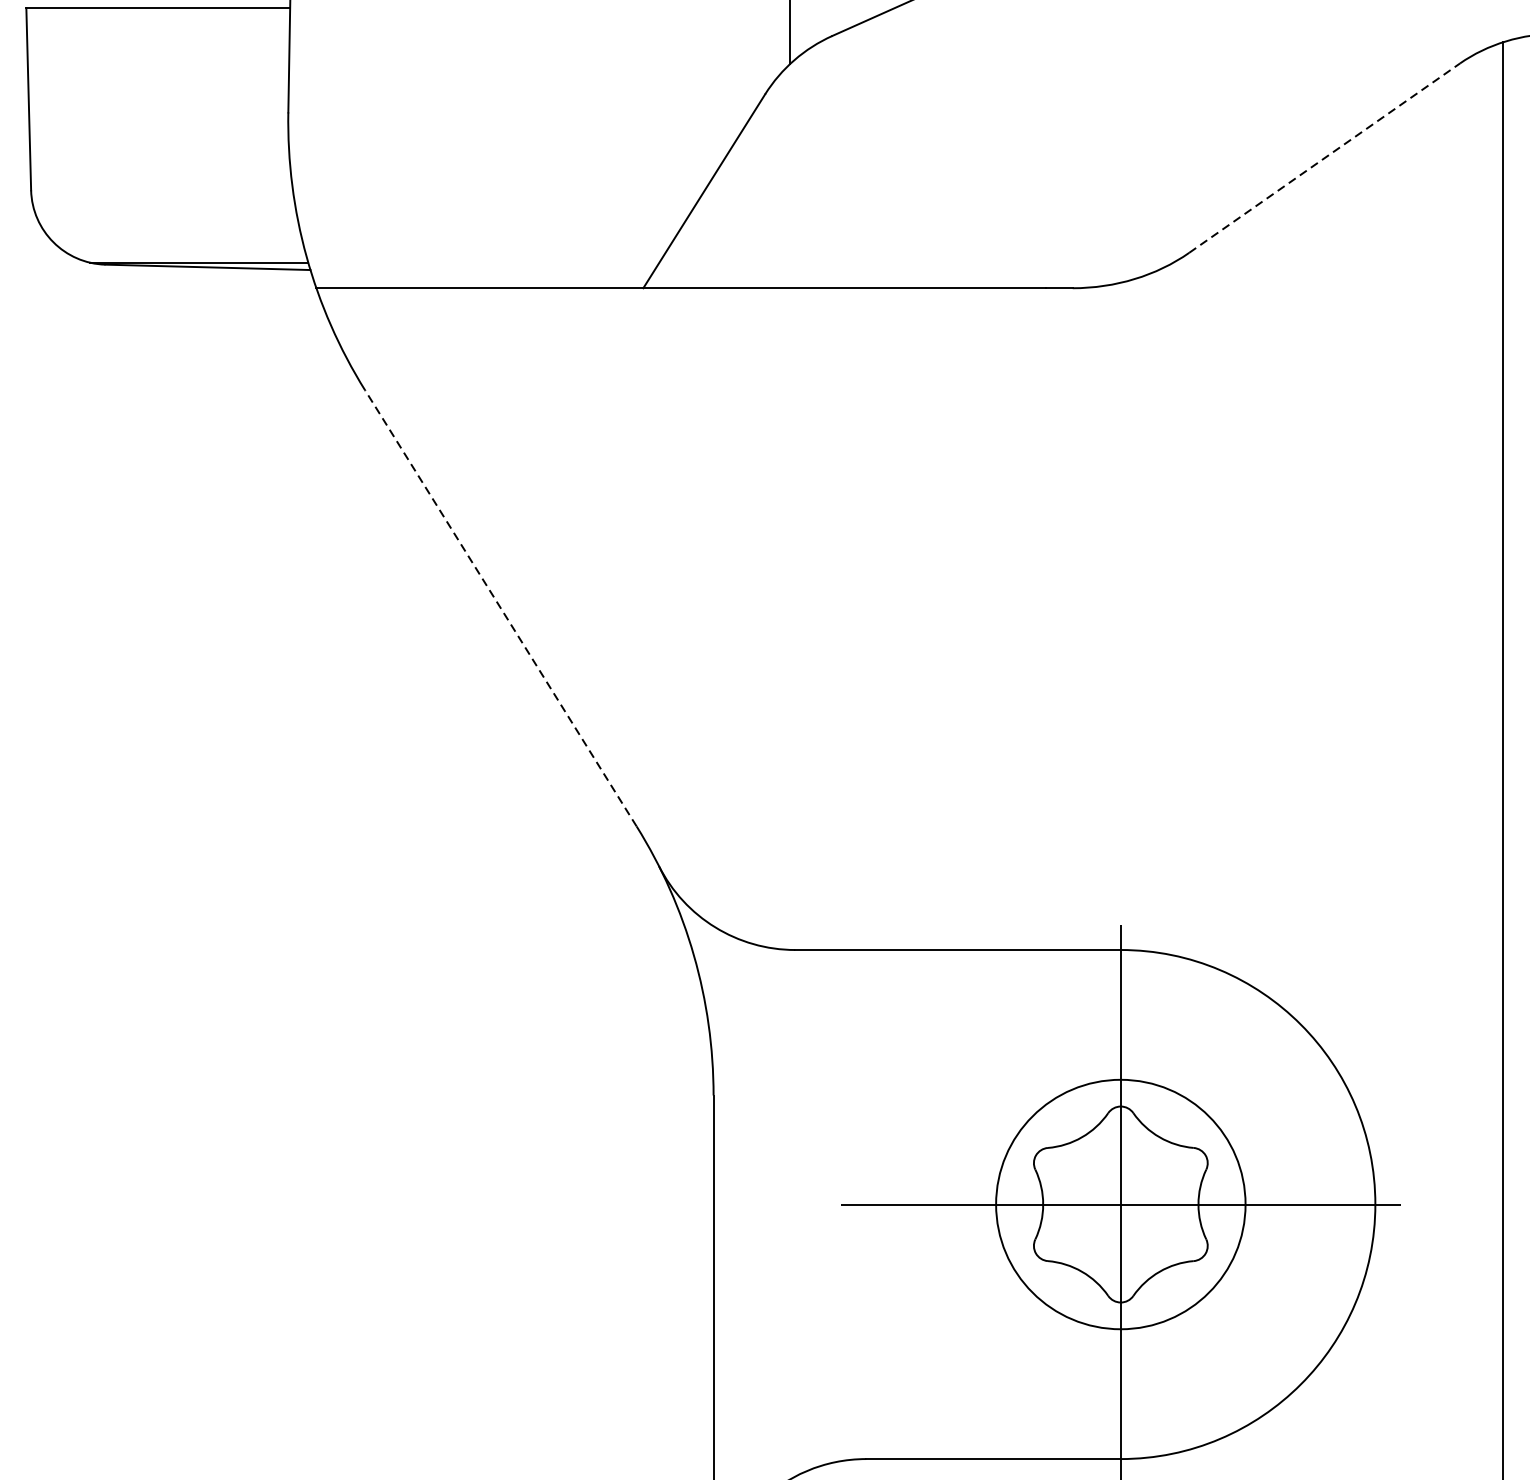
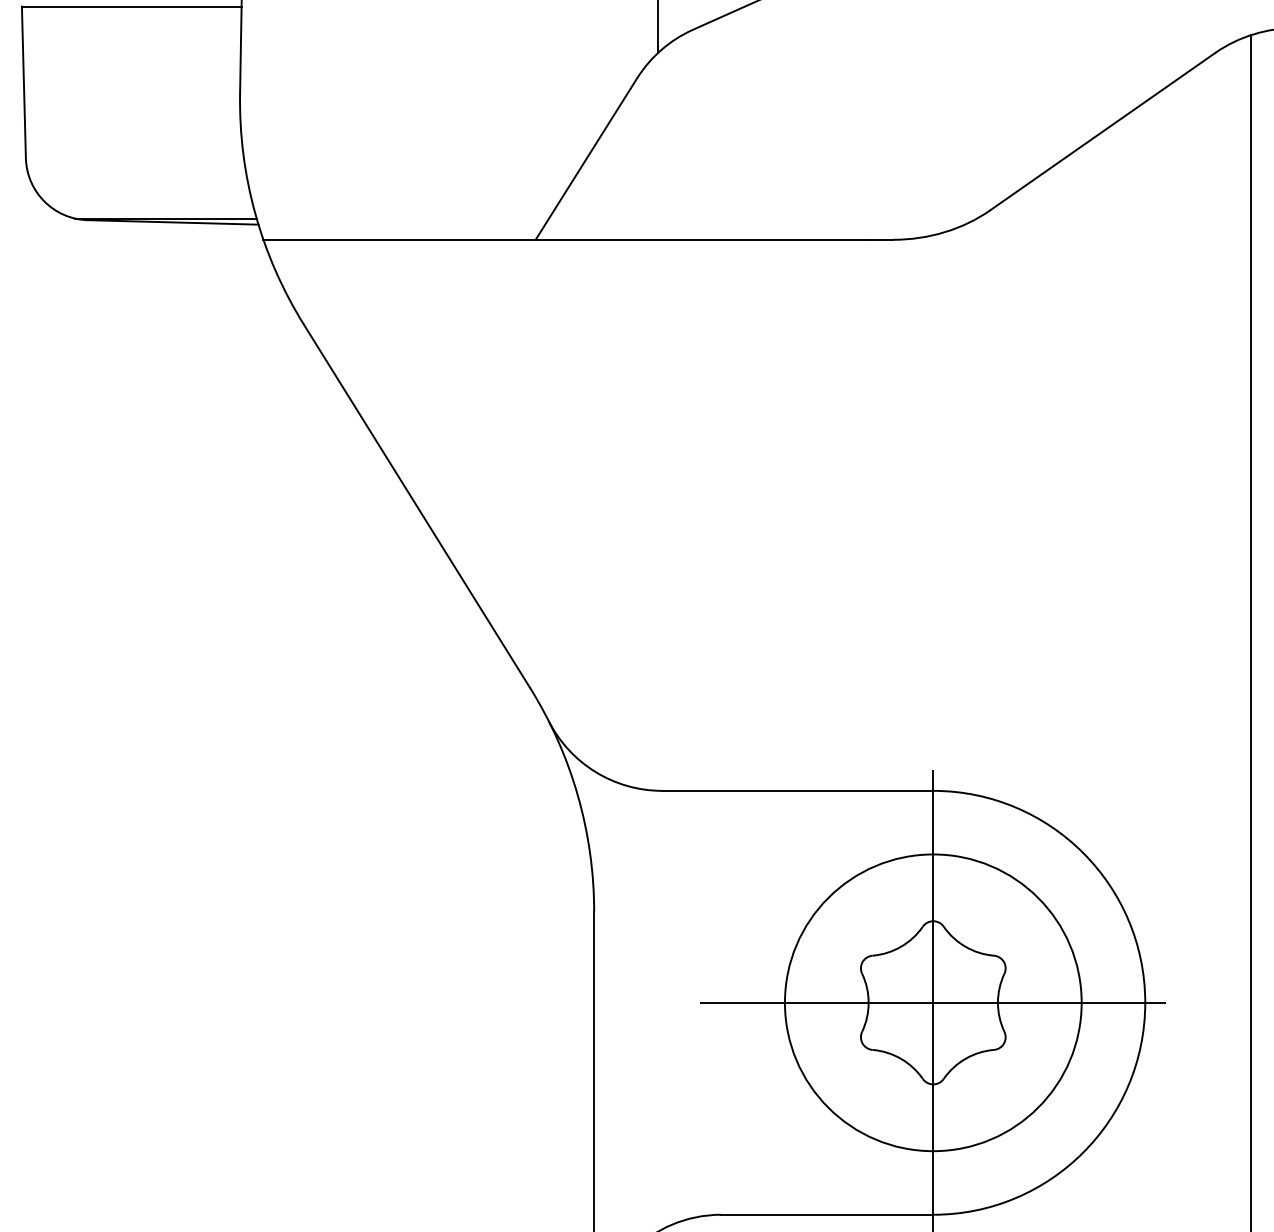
line: (1325, 158) -> (1103, 131), dashed -> solid
line: (501, 608) -> (417, 506), dashed -> solid
circle: (1119, 1204) -> (932, 1002), size x1.43

